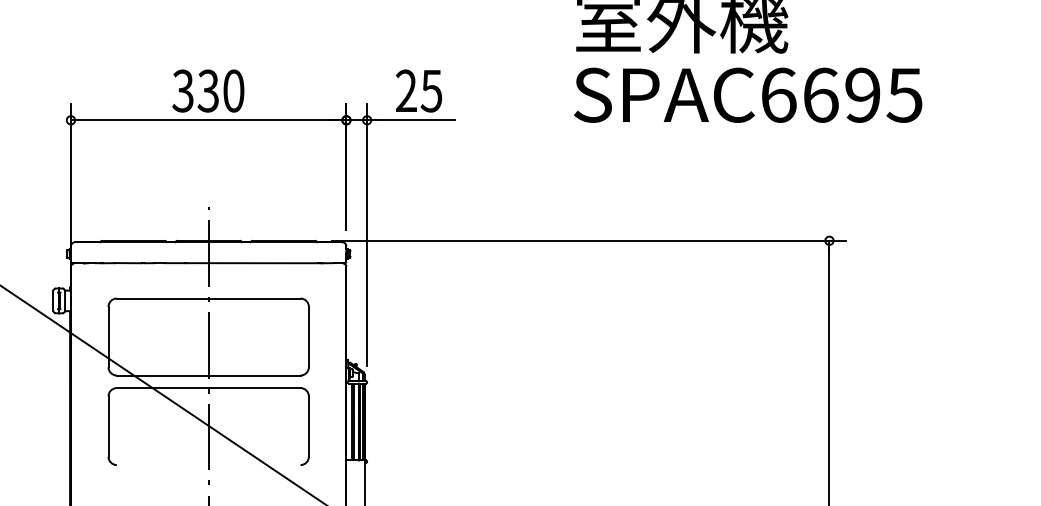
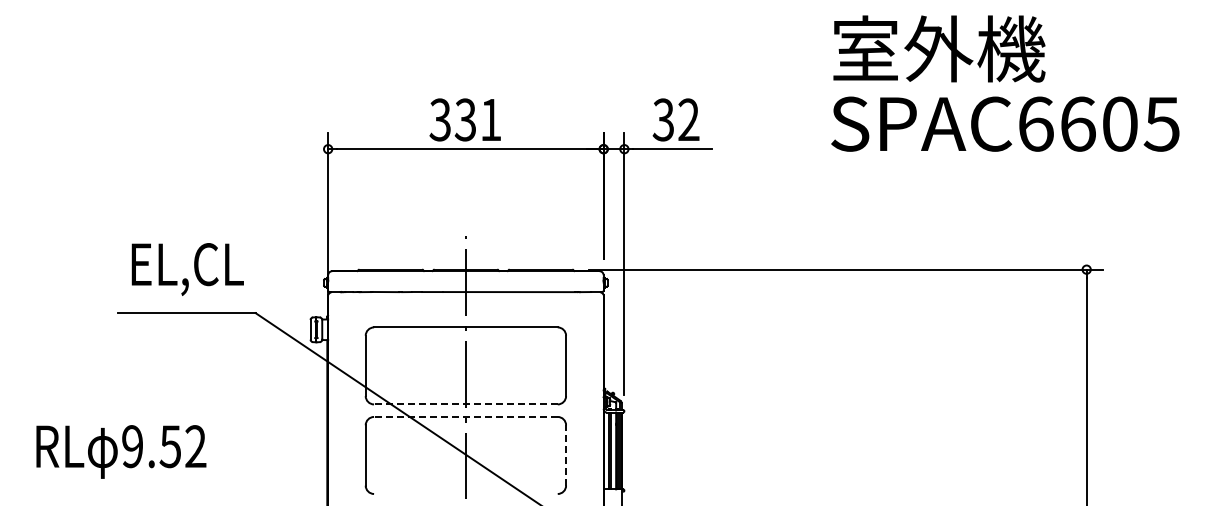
text: (233, 90) -> (490, 119), 330 -> 331
text: (418, 90) -> (675, 119), 25 -> 32
text: (862, 94) -> (1119, 123), SPAC6695 -> SPAC6605
line: (208, 375) -> (465, 404), solid -> dashed
line: (208, 387) -> (465, 416), solid -> dashed
line: (309, 425) -> (566, 454), solid -> dashed

